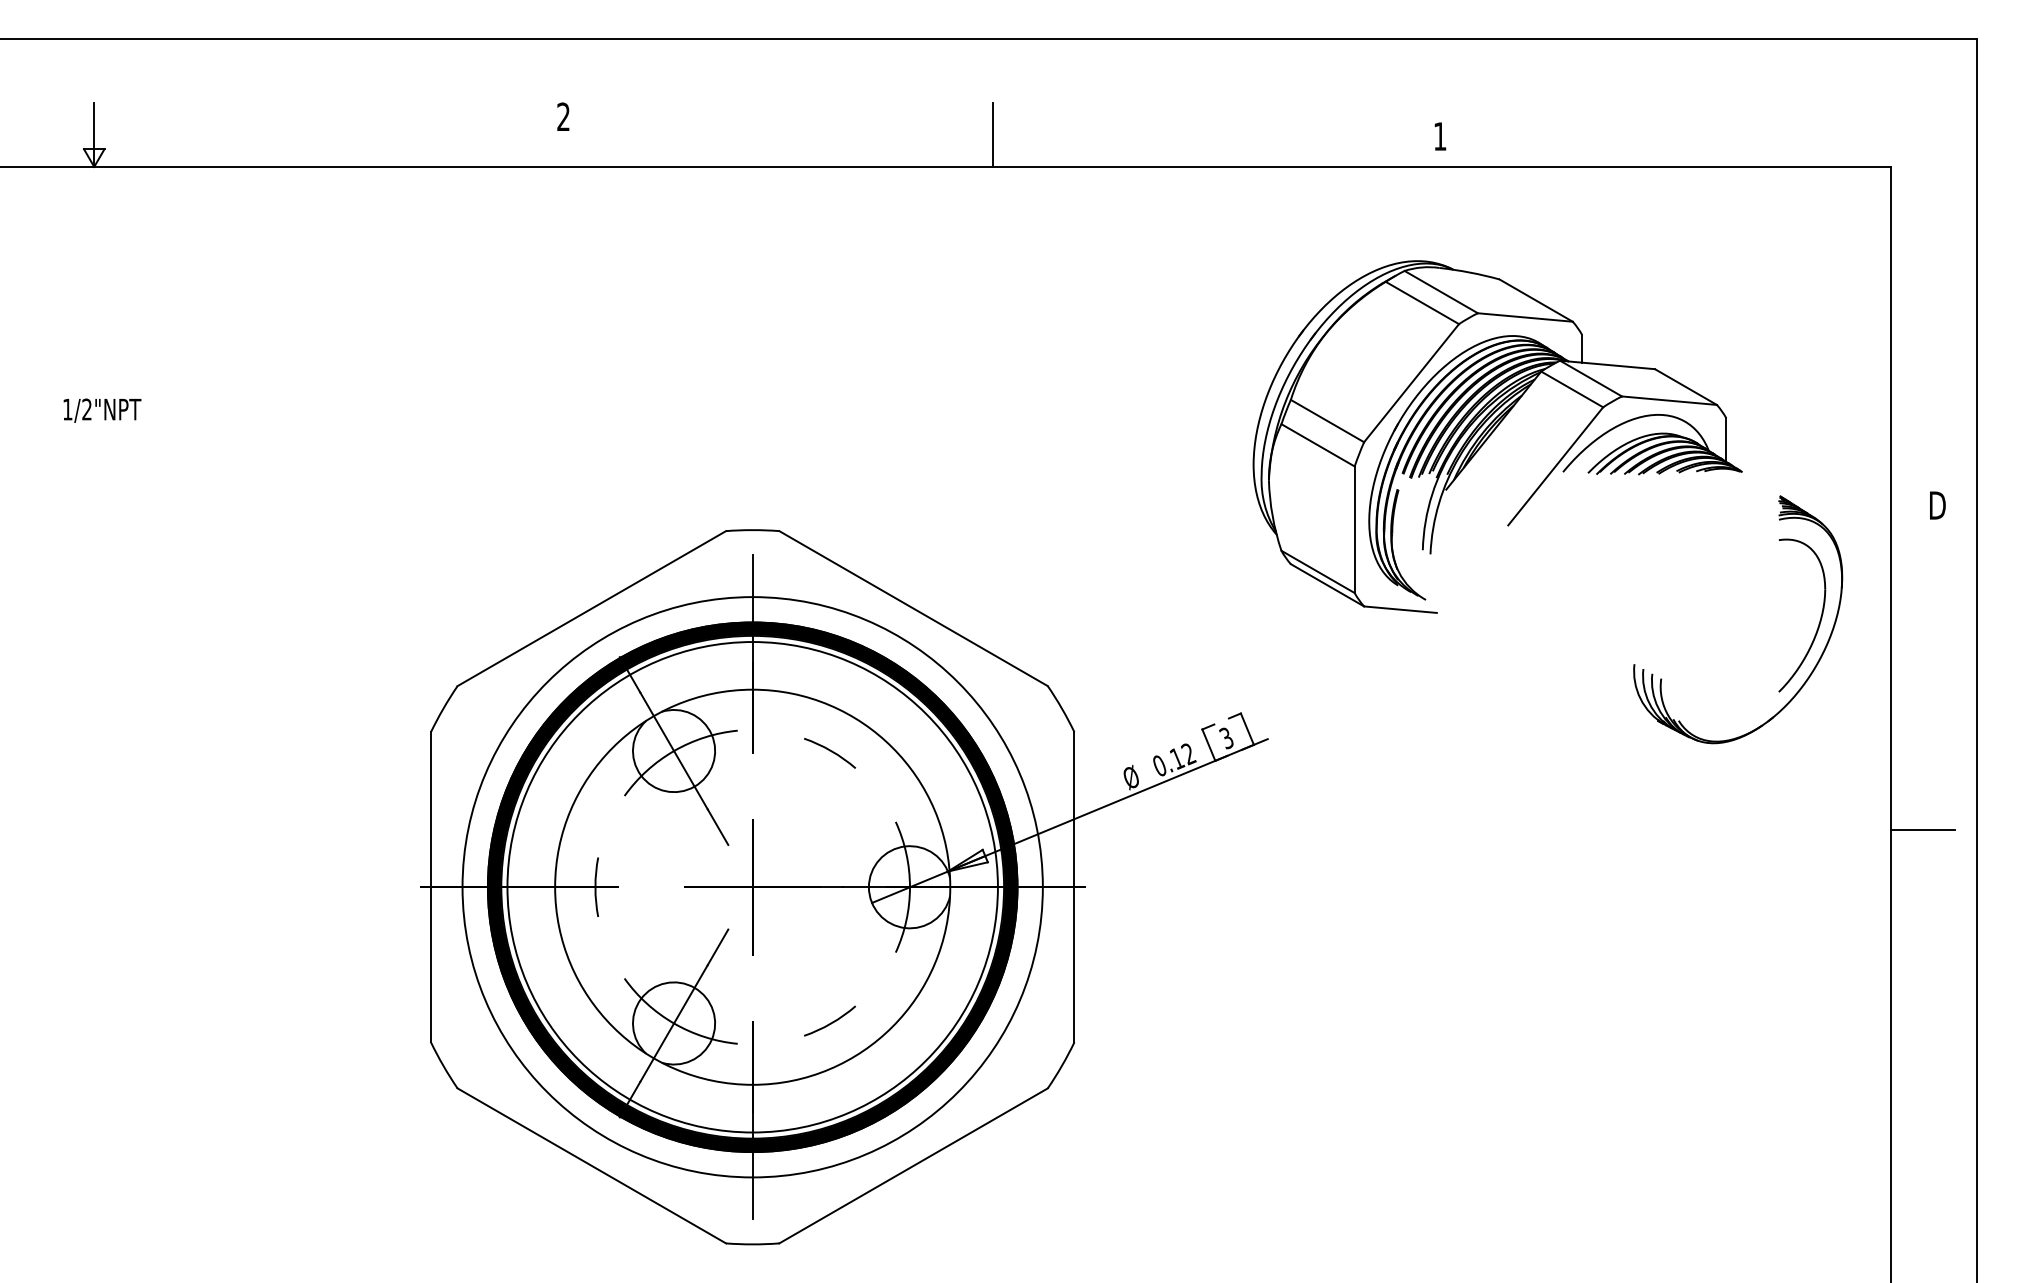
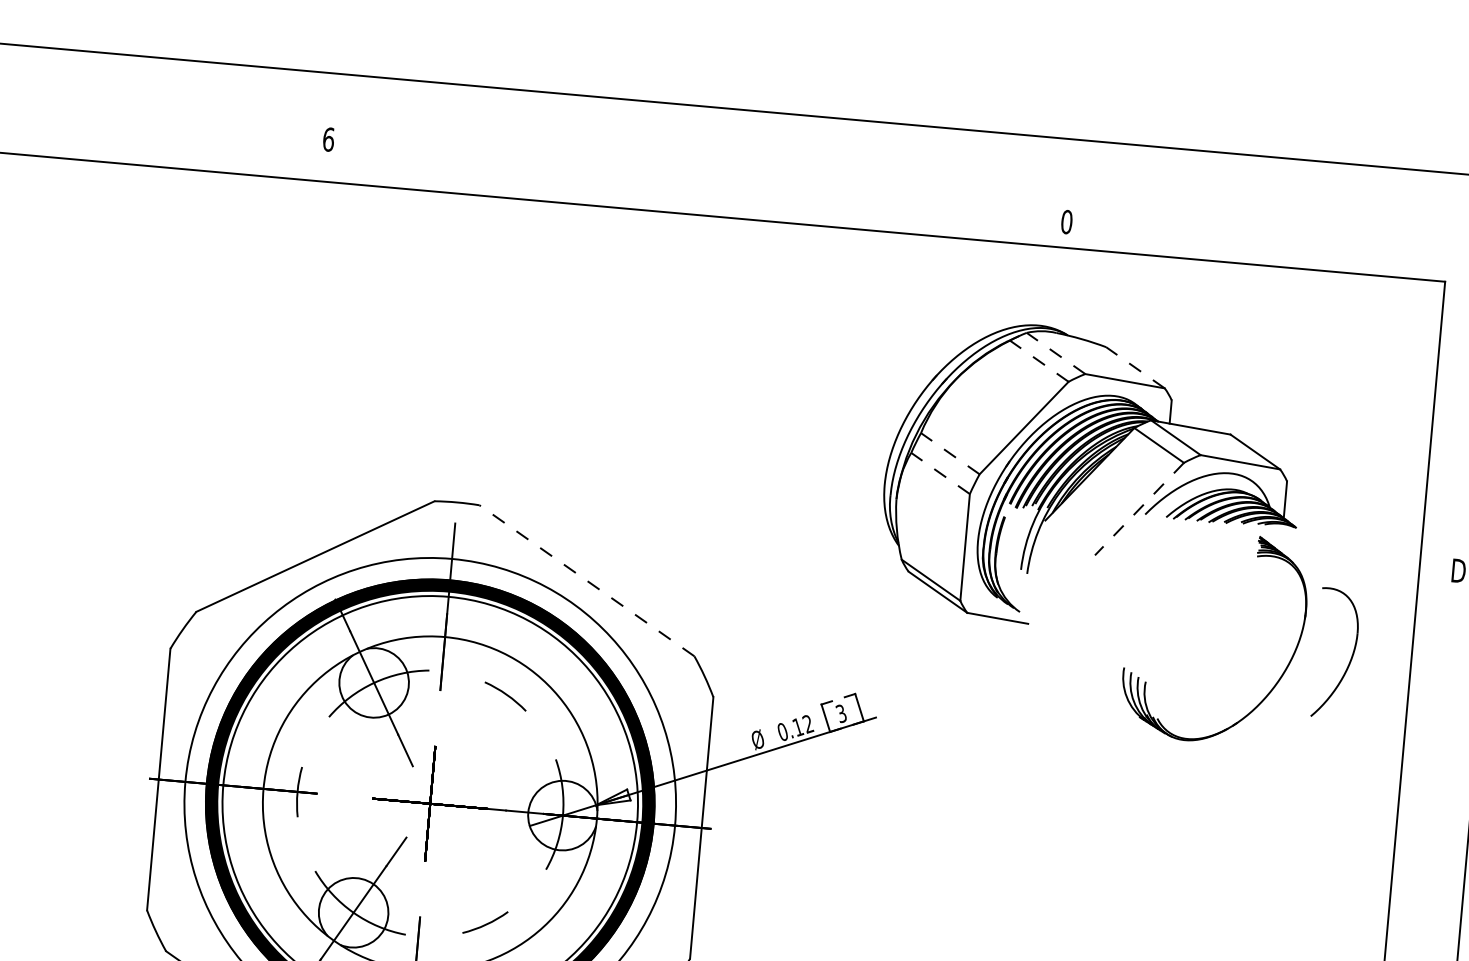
text: (563, 116) -> (328, 139), 2 -> 6
line: (992, 134) -> (689, 186), removed
text: (1439, 136) -> (1066, 222), 1 -> 0
line: (1440, 291) -> (1055, 352), solid -> dashed
line: (1535, 300) -> (1134, 367), solid -> dashed
line: (1421, 302) -> (1038, 360), solid -> dashed
line: (1327, 420) -> (950, 453), solid -> dashed
line: (1317, 445) -> (940, 473), solid -> dashed
line: (1555, 466) -> (1139, 509), solid -> dashed
line: (913, 608) -> (586, 580), solid -> dashed
part: (1814, 666) -> (1276, 683), moved
line: (1923, 830) -> (1422, 844), removed

